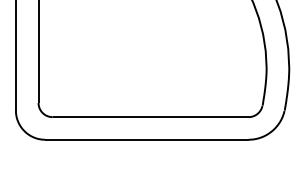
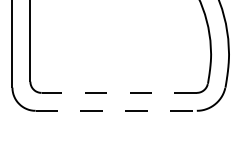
line: (151, 116) -> (119, 92), solid -> dashed
line: (147, 139) -> (116, 110), solid -> dashed

